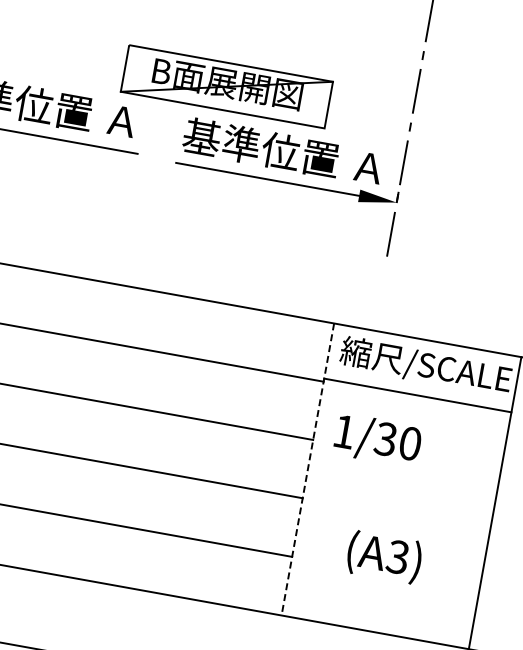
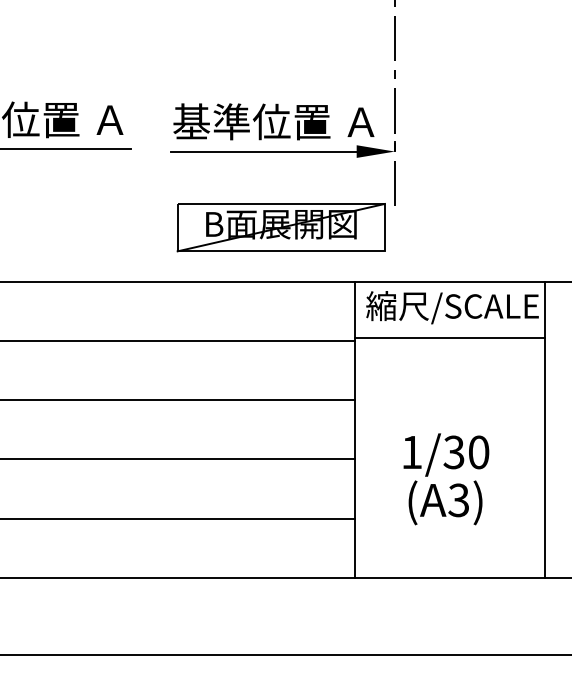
part: (226, 86) -> (280, 227), moved
text: (378, 439) -> (446, 454), moved
line: (307, 469) -> (354, 430), dashed -> solid

